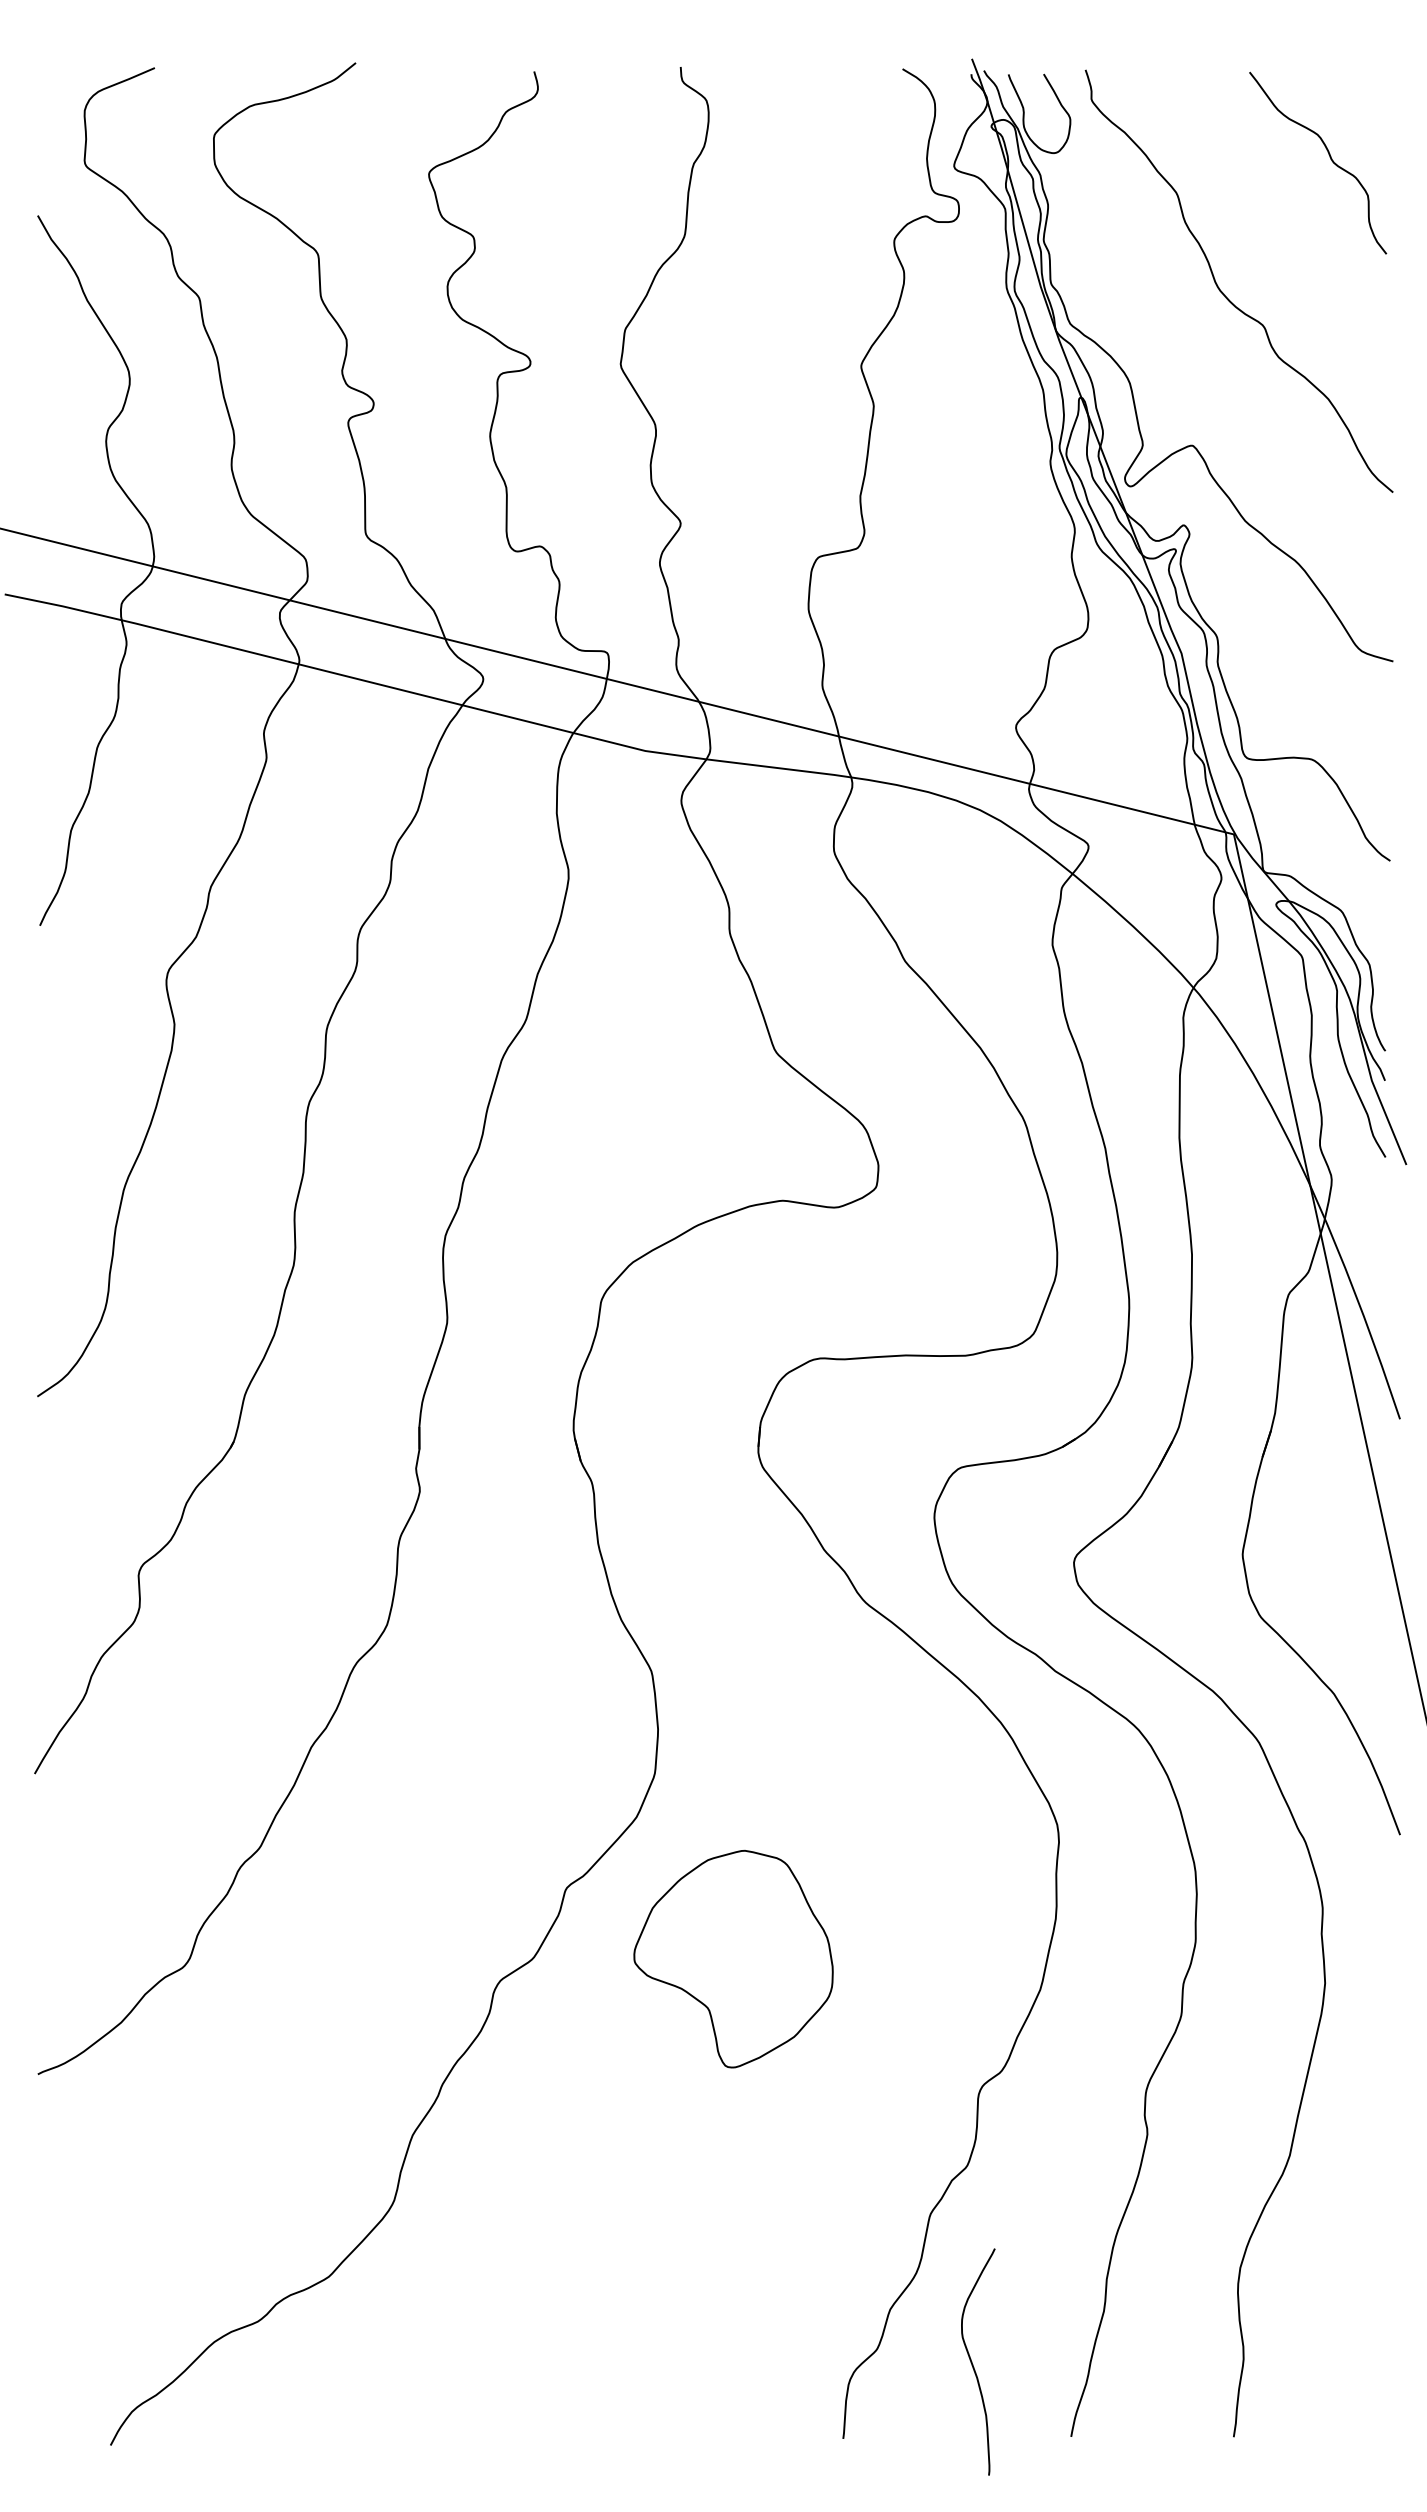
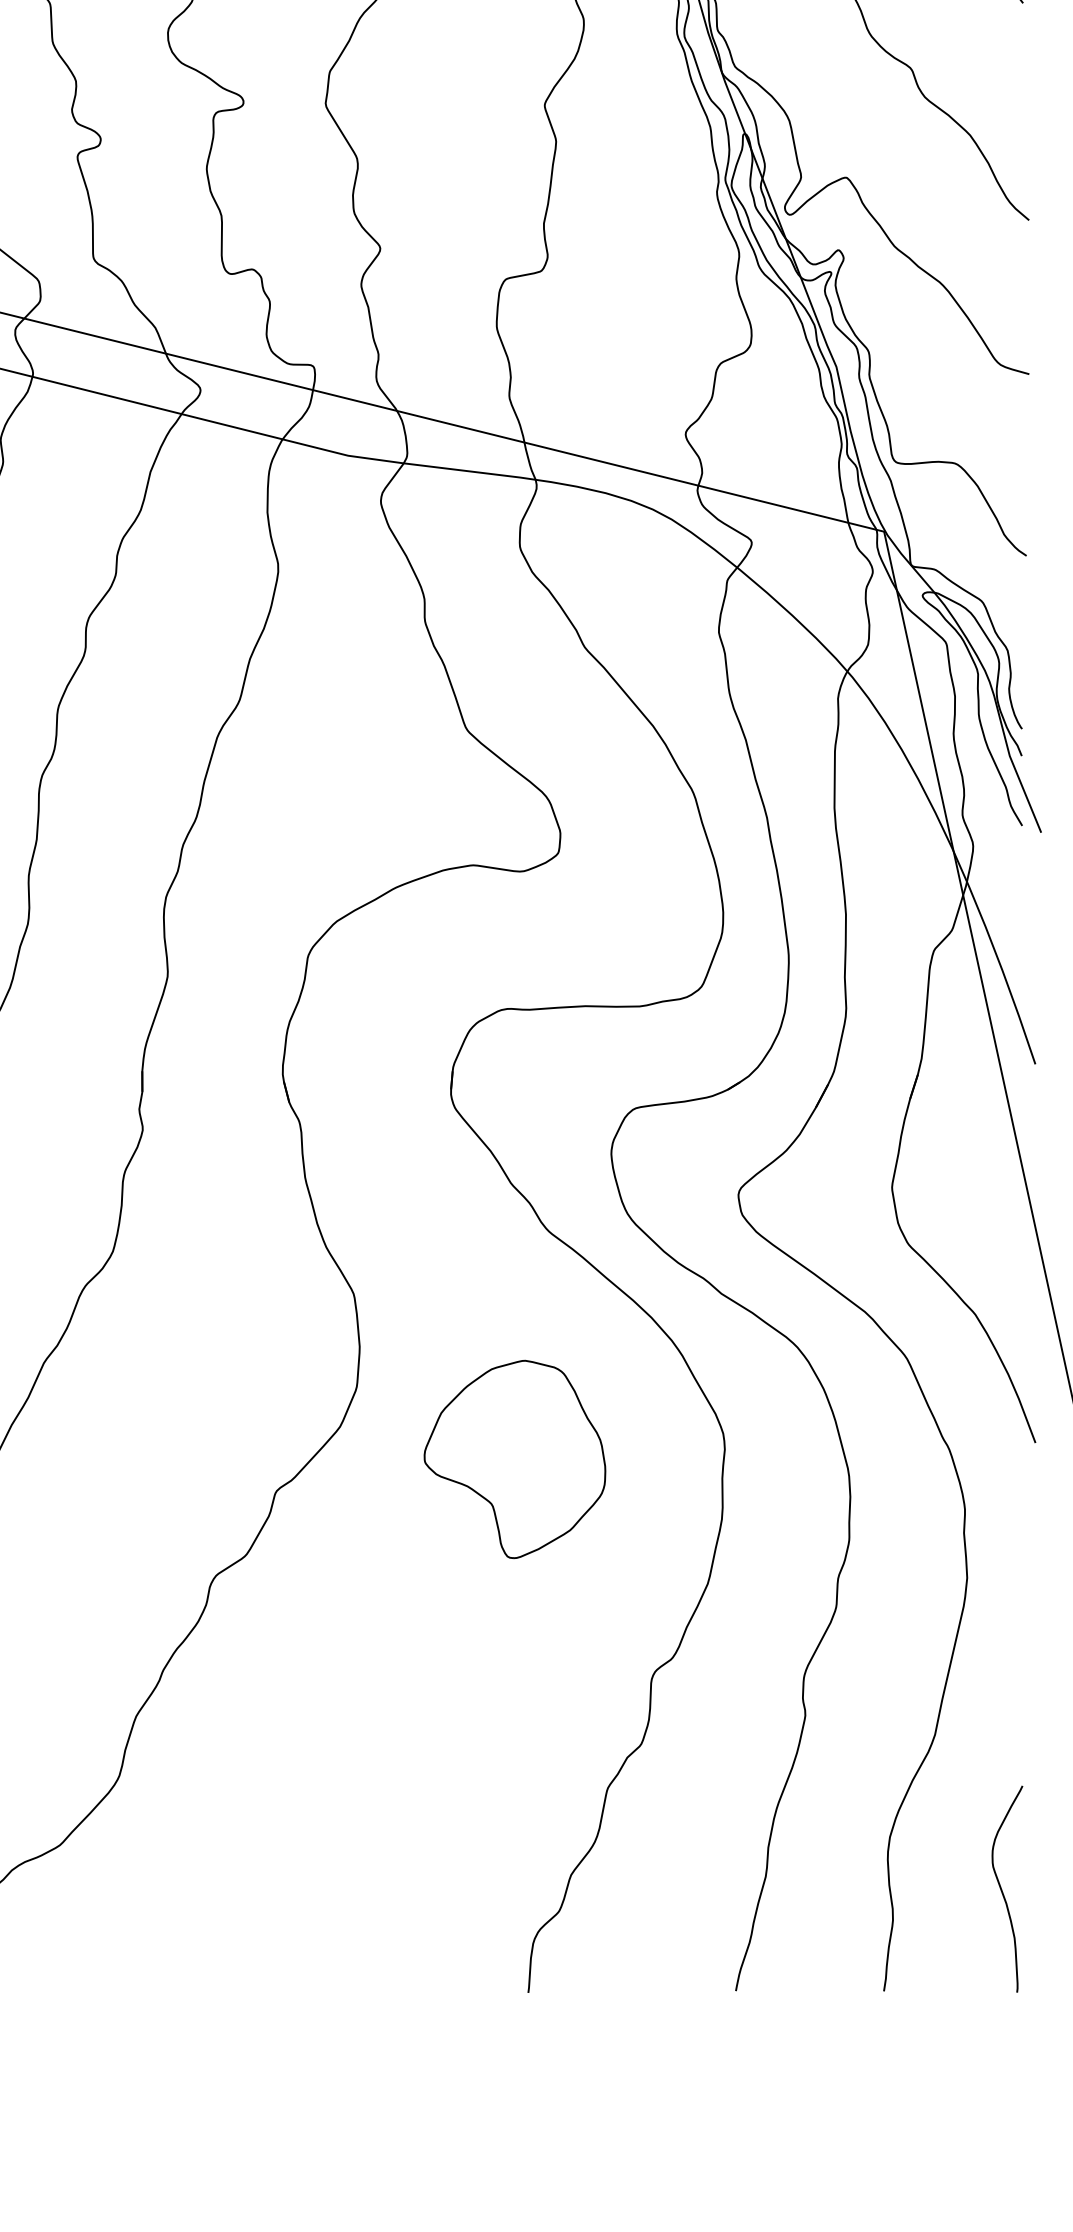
part: (733, 1958) -> (514, 1458), moved
curve: (973, 2364) -> (1003, 1891), moved

